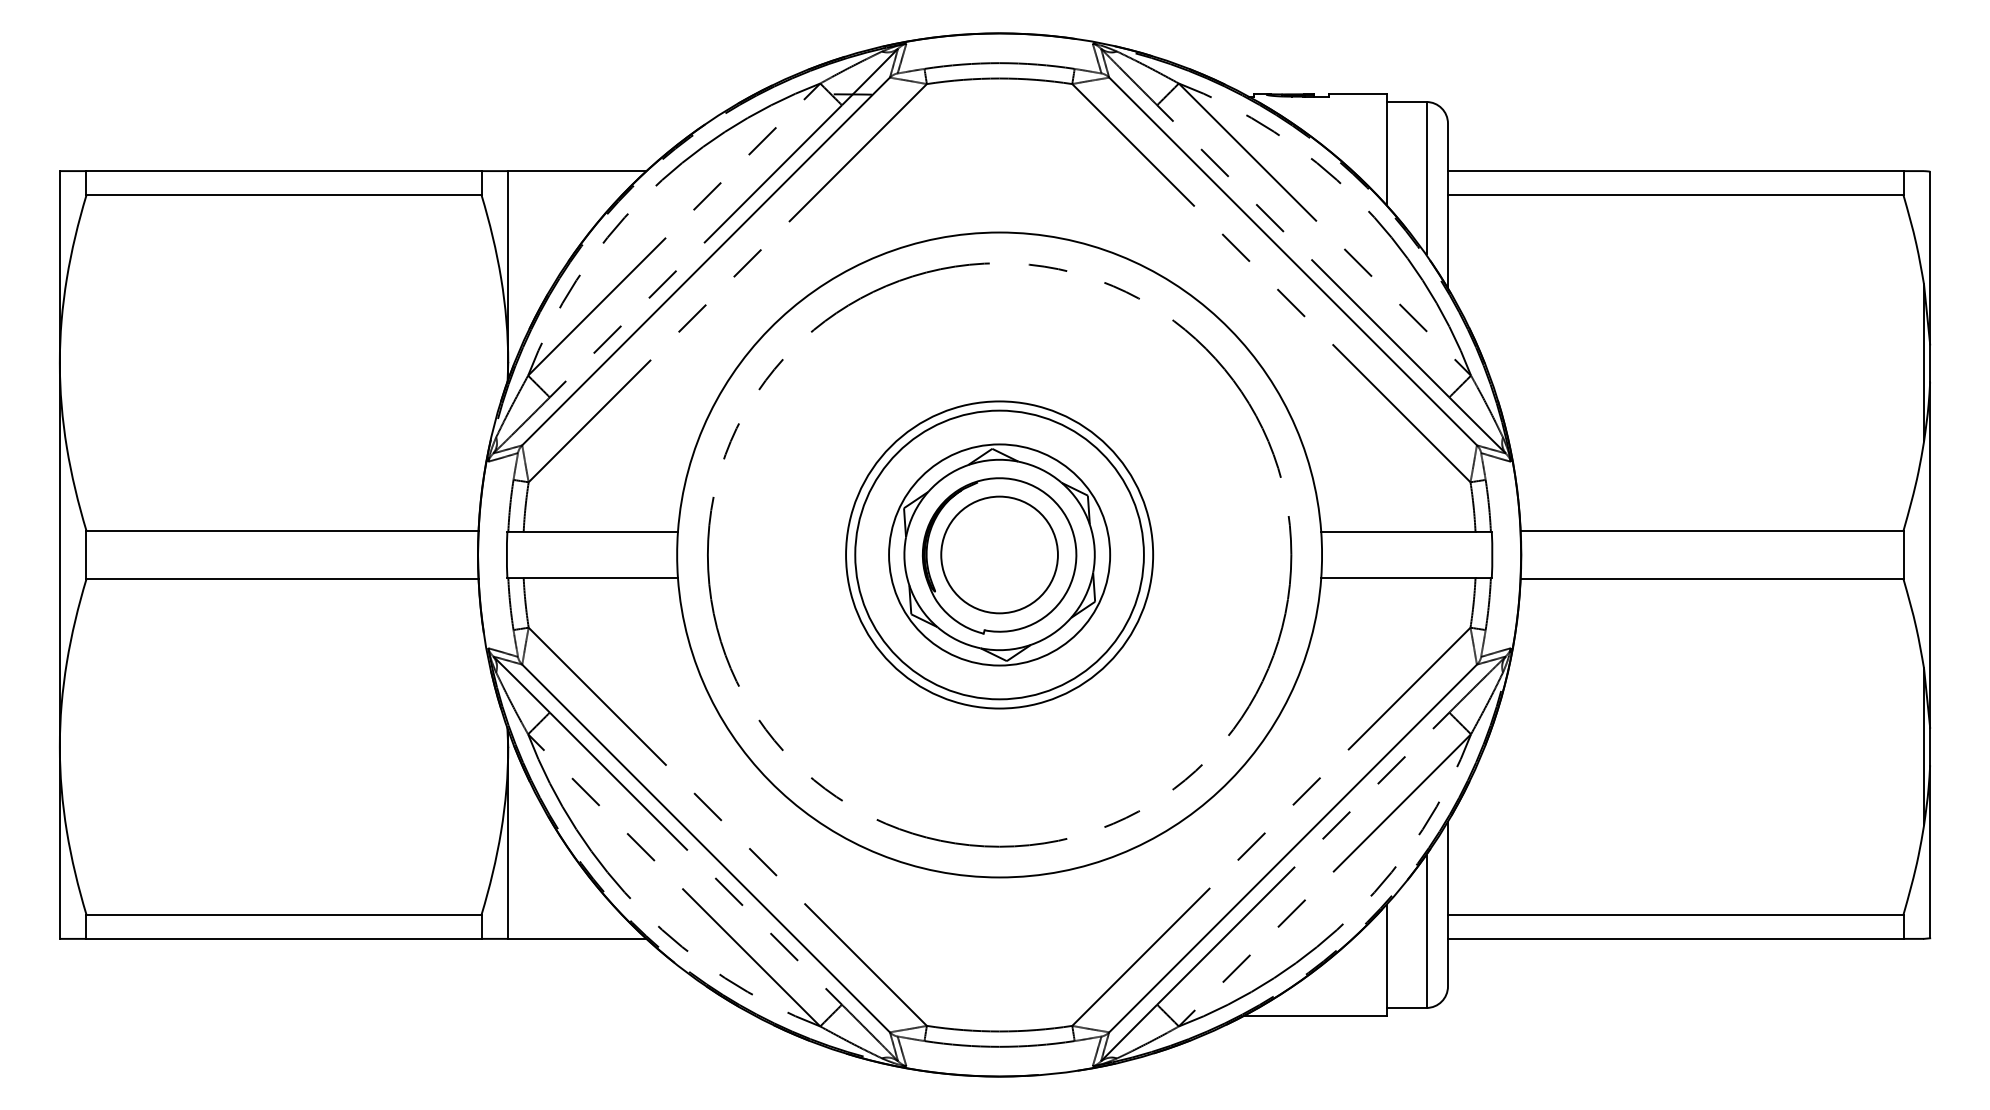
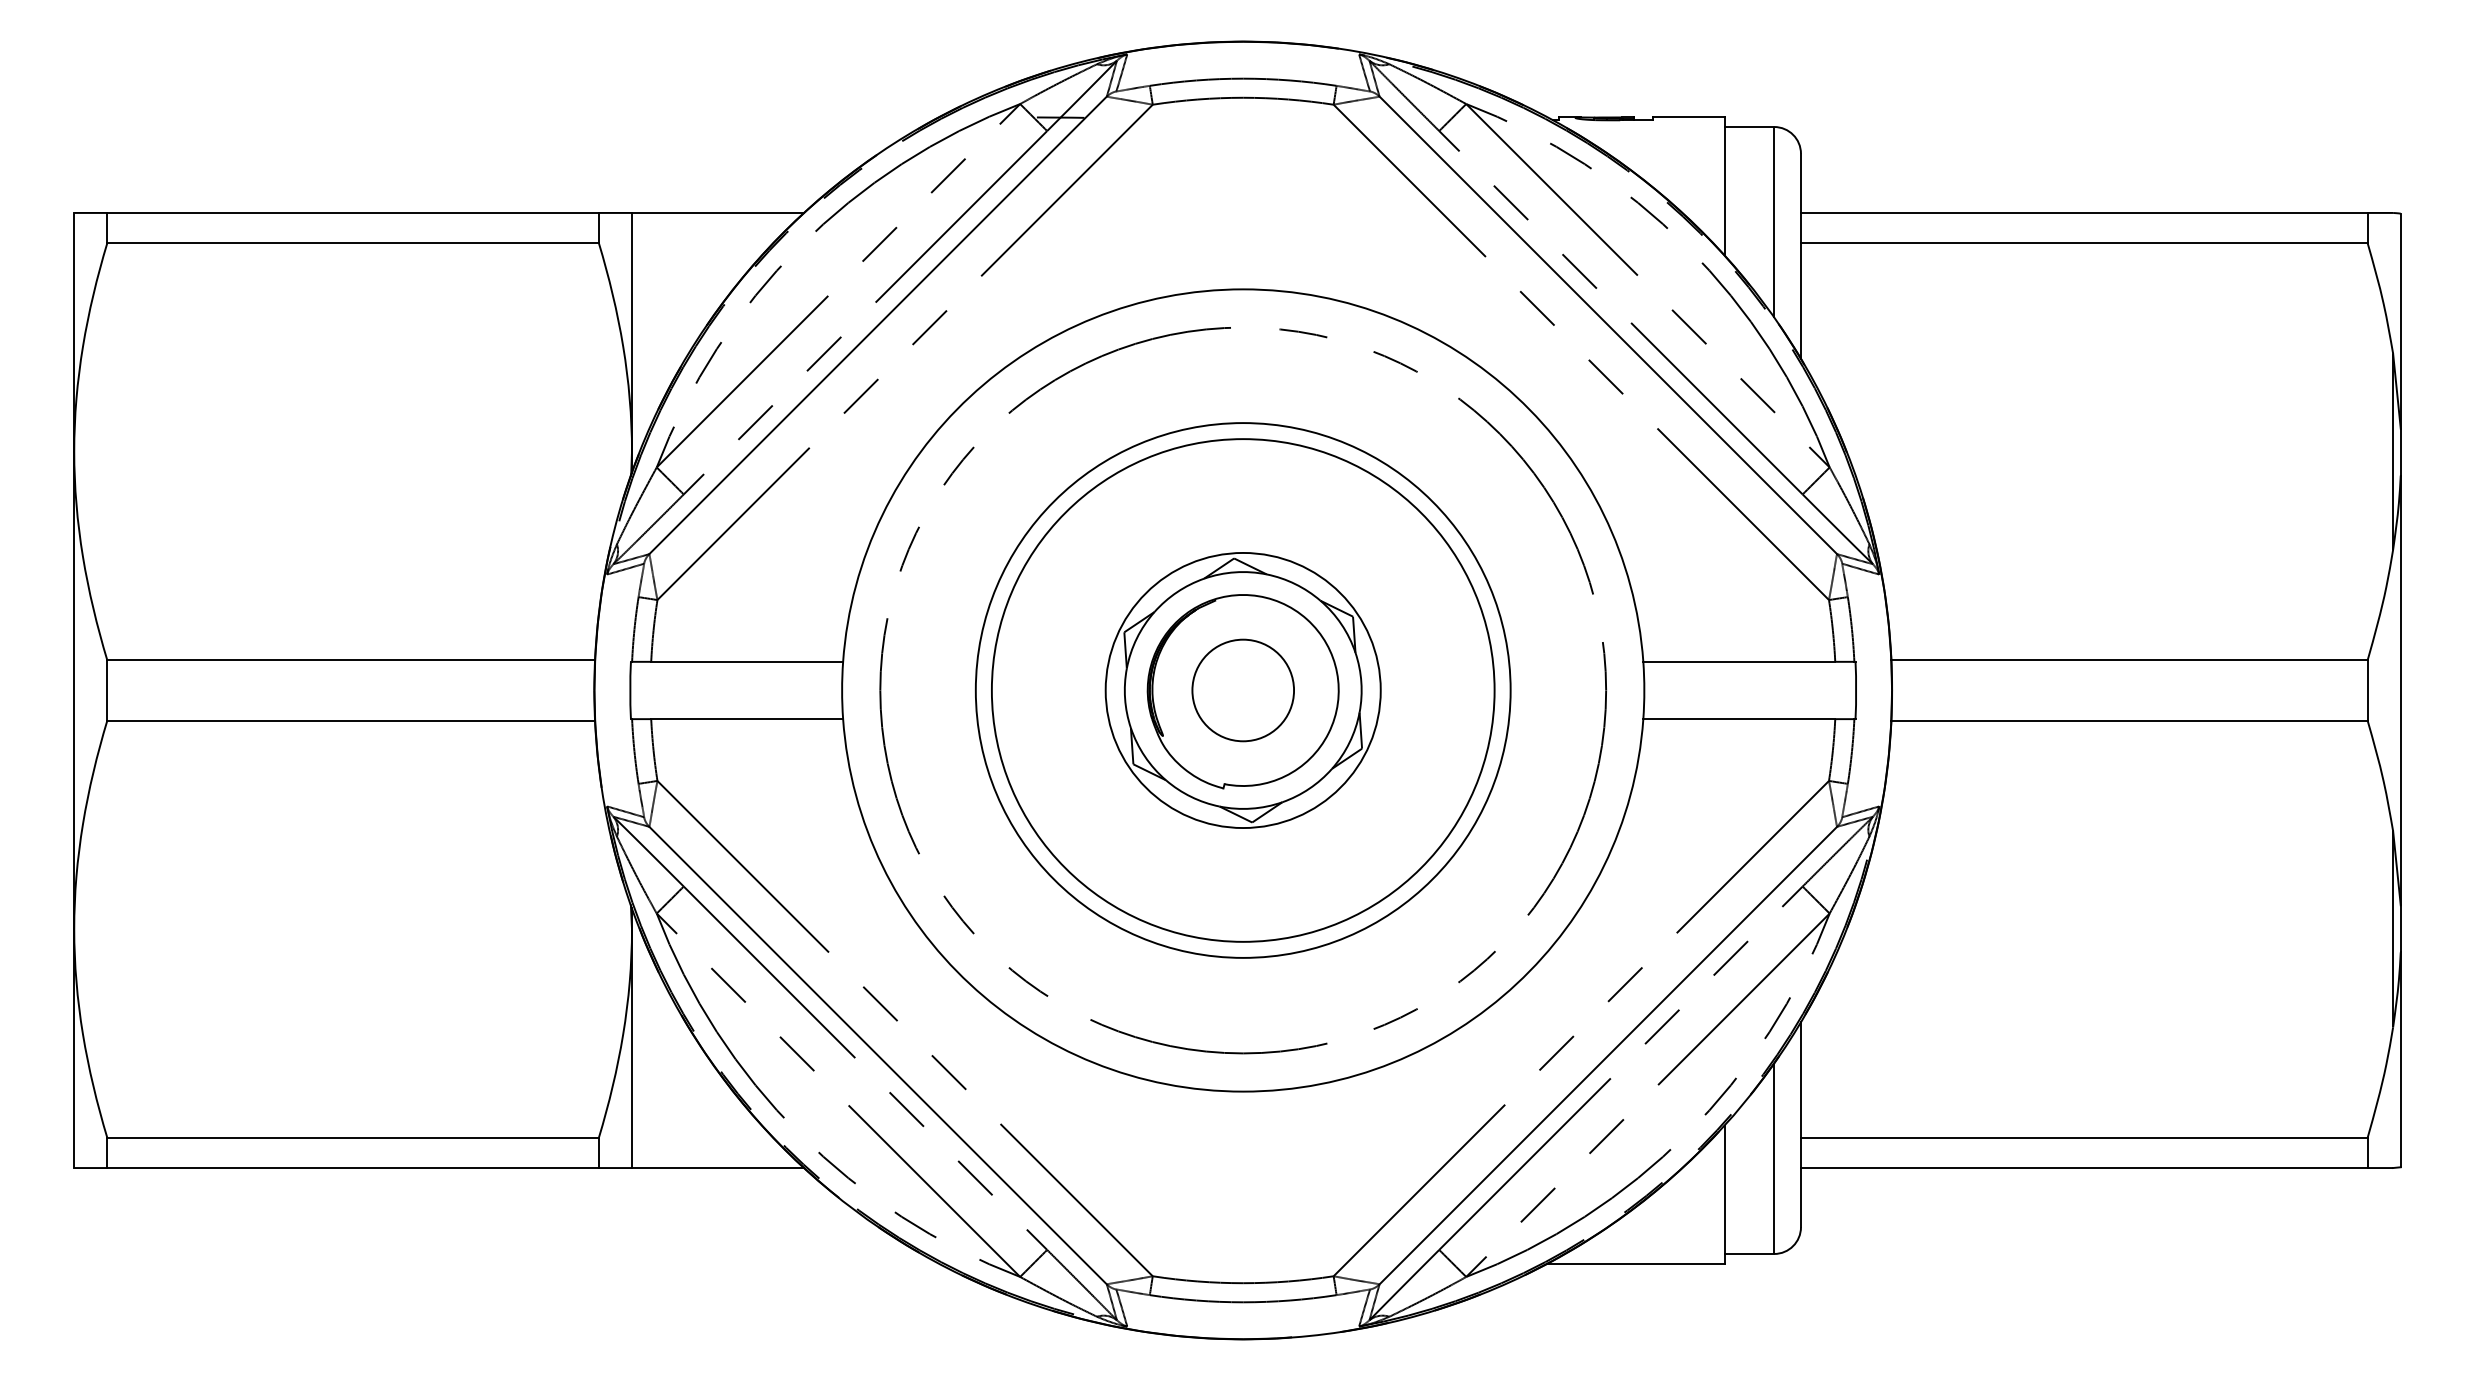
circle: (999, 555) -> (1242, 690), size x0.7
circle: (999, 555) -> (1242, 690), size x1.4
circle: (999, 555) -> (1243, 690), size x1.4

